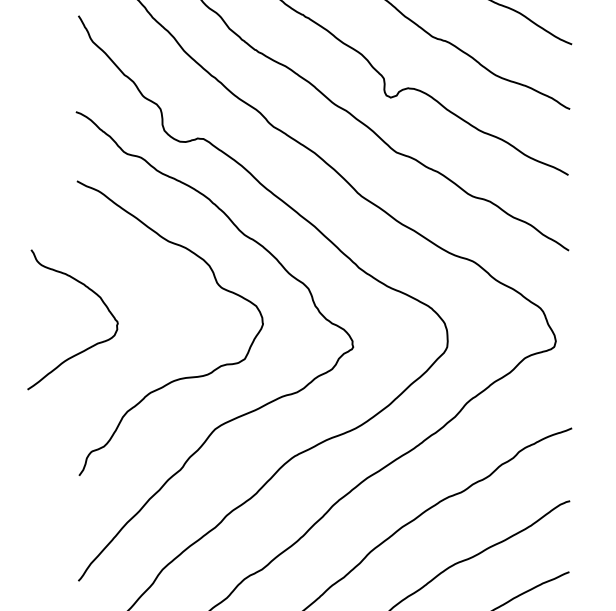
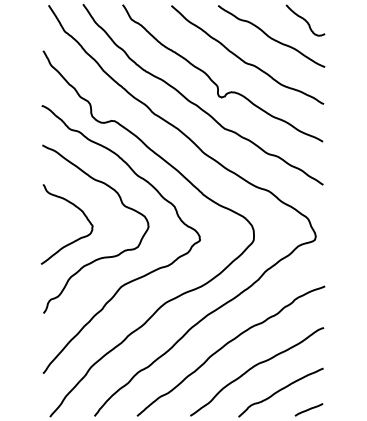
curve: (91, 344) -> (77, 238), moved

